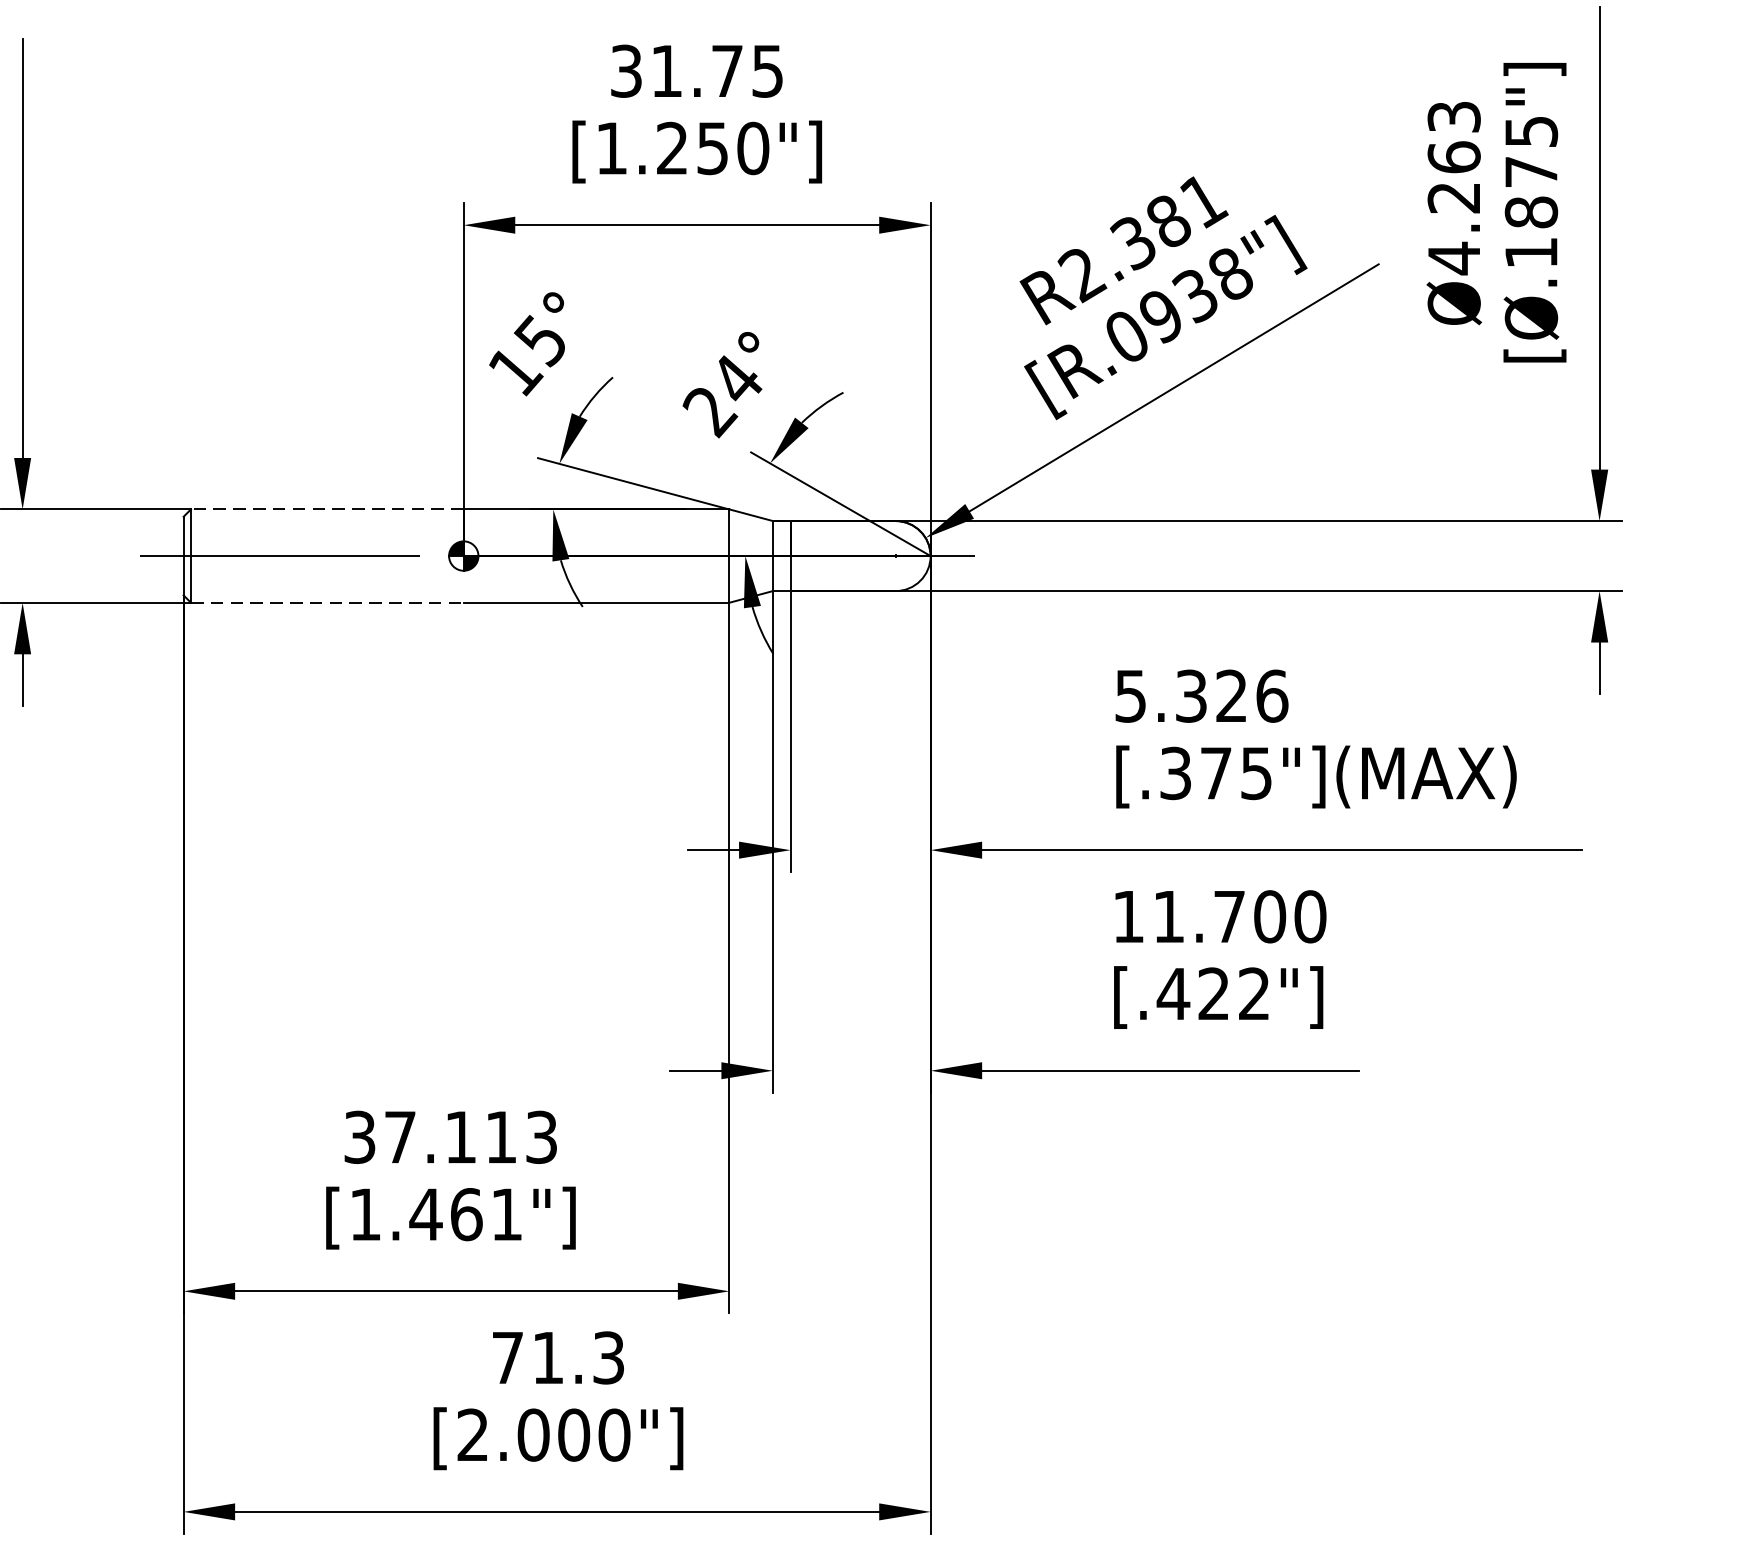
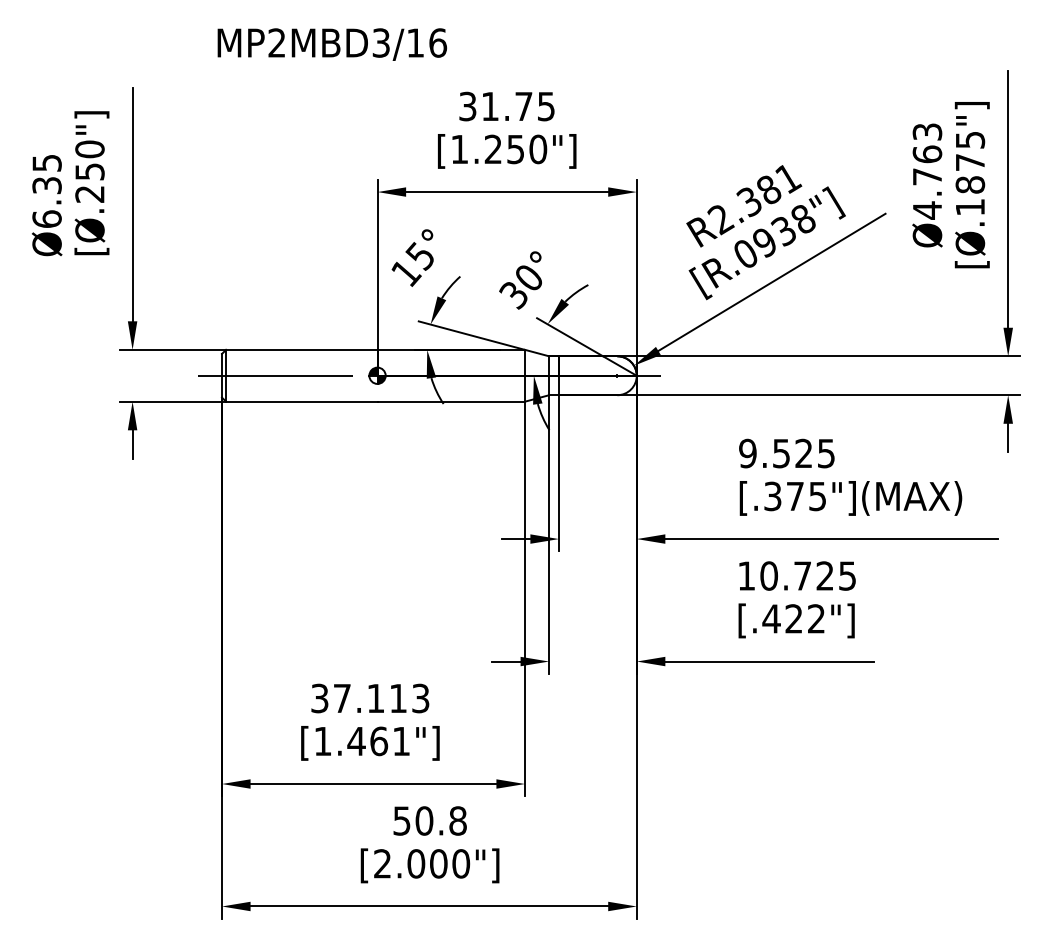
text: (1452, 197) -> (926, 176), Ø4.263 -> Ø4.763
text: (723, 397) -> (521, 287), 24° -> 30°
line: (326, 508) -> (301, 349), dashed -> solid
line: (326, 602) -> (301, 401), dashed -> solid
text: (1202, 696) -> (787, 453), 5.326 -> 9.525
text: (1239, 915) -> (808, 575), 11.700 -> 10.725
text: (557, 1357) -> (429, 820), 71.3 -> 50.8

